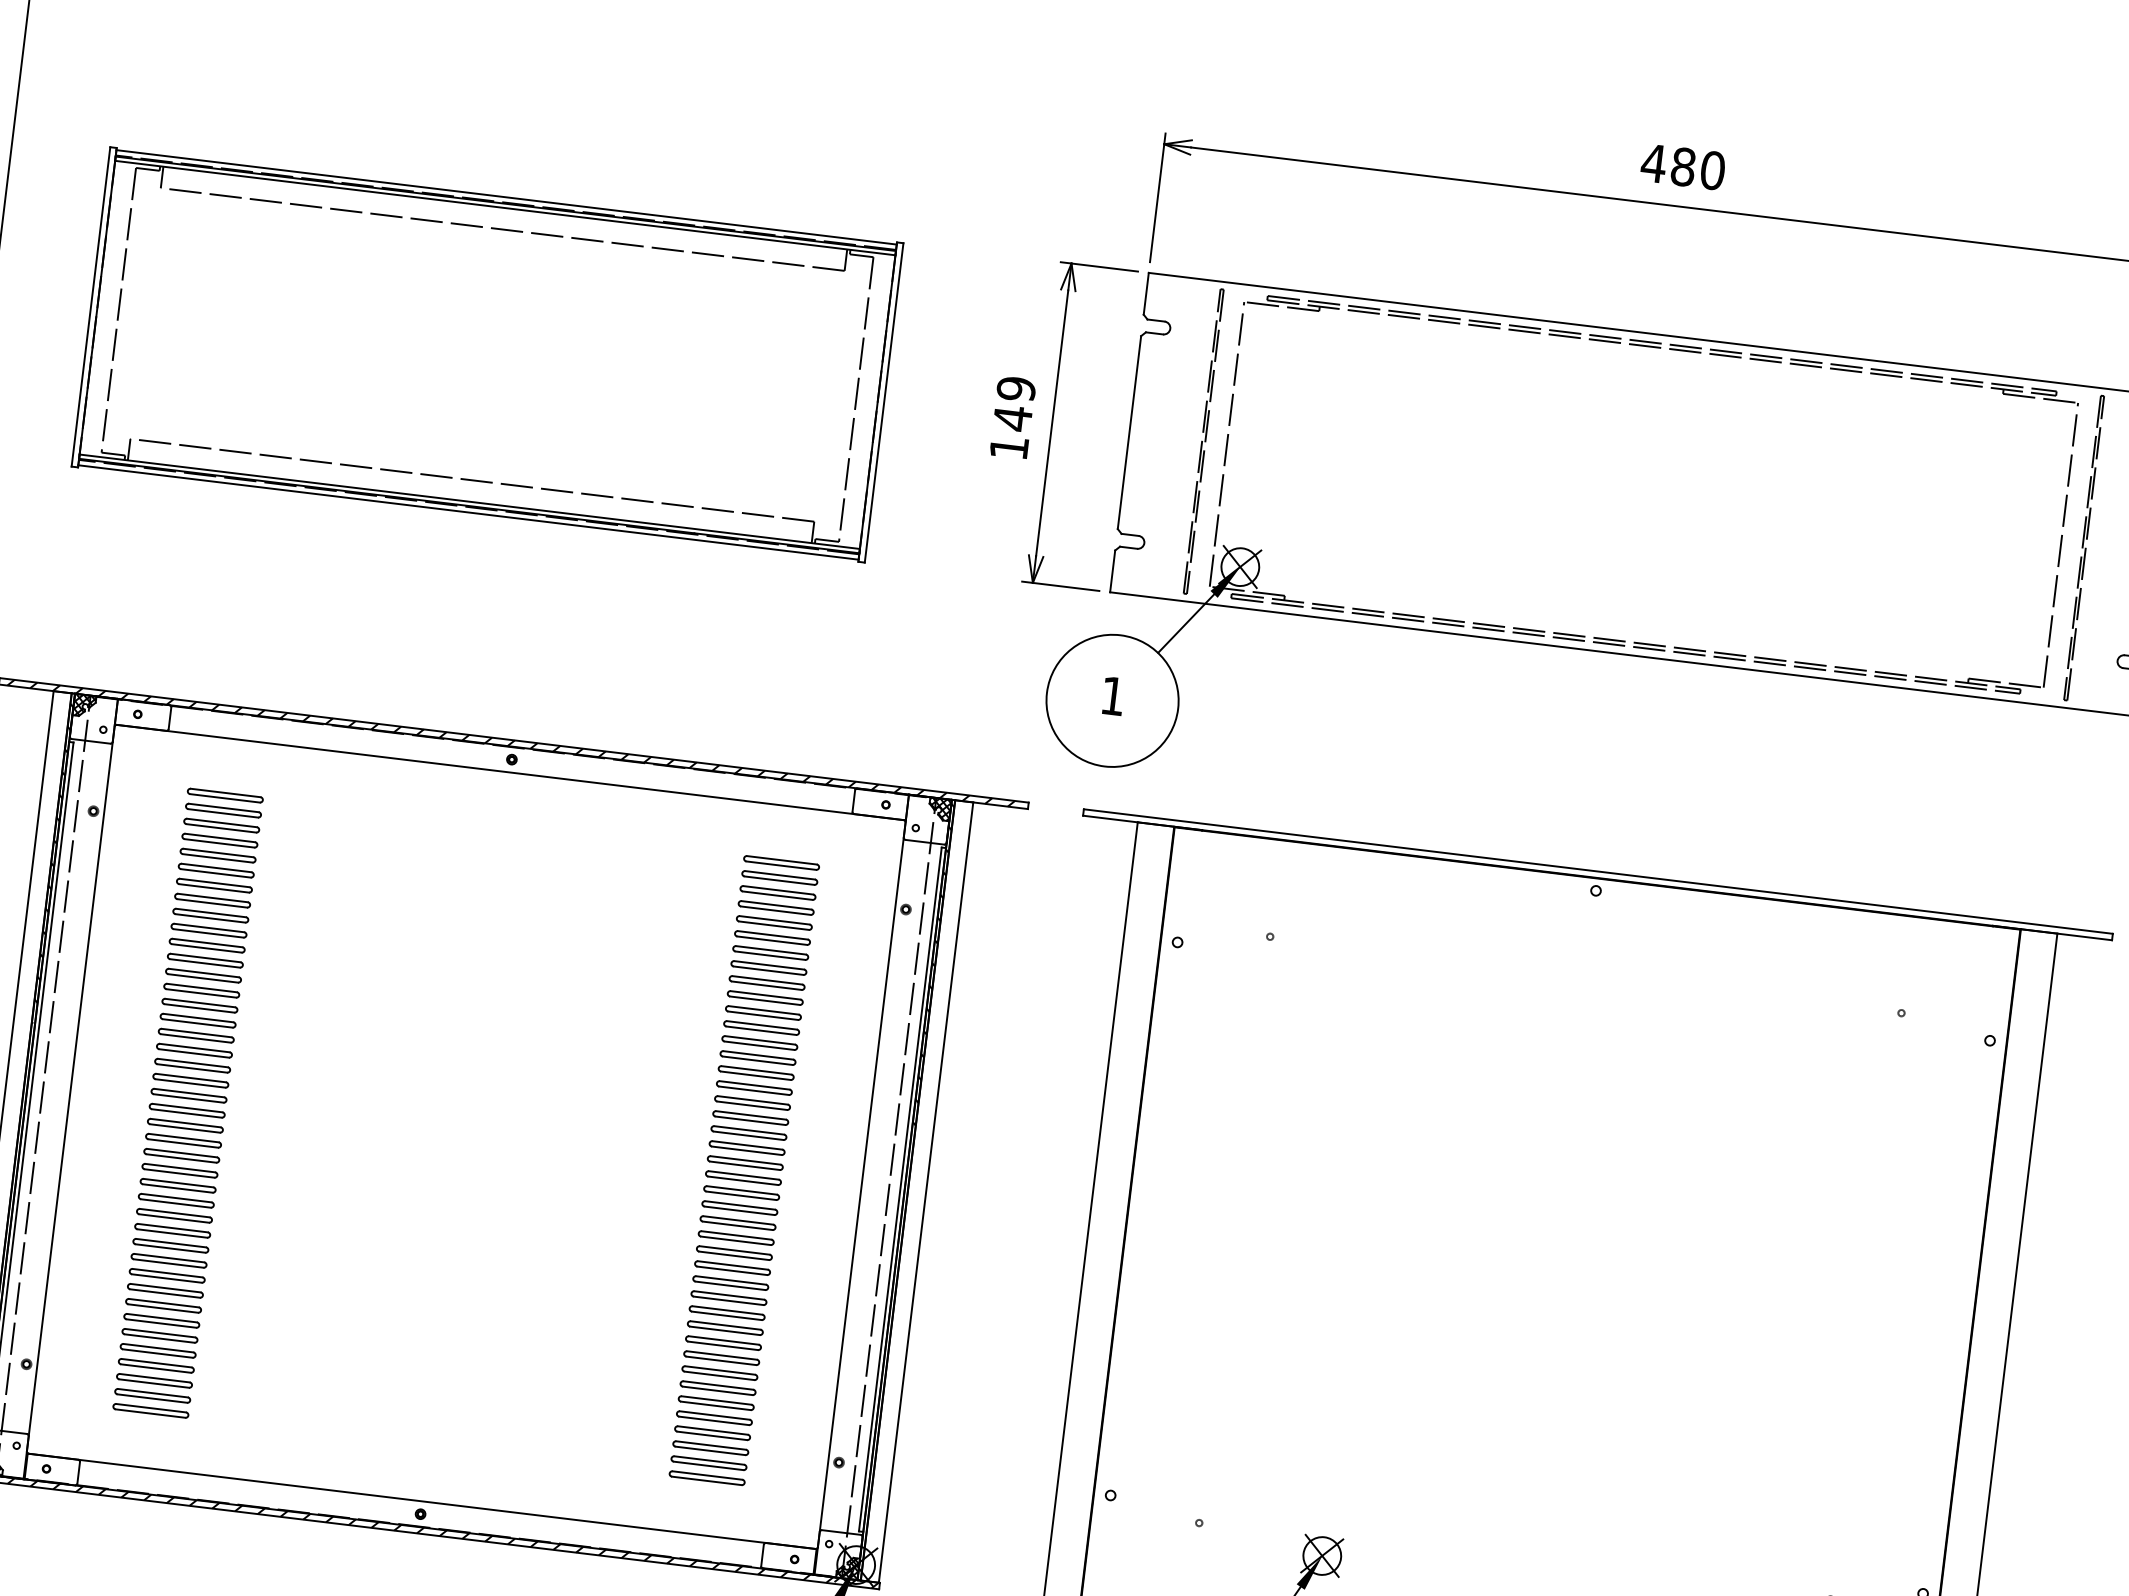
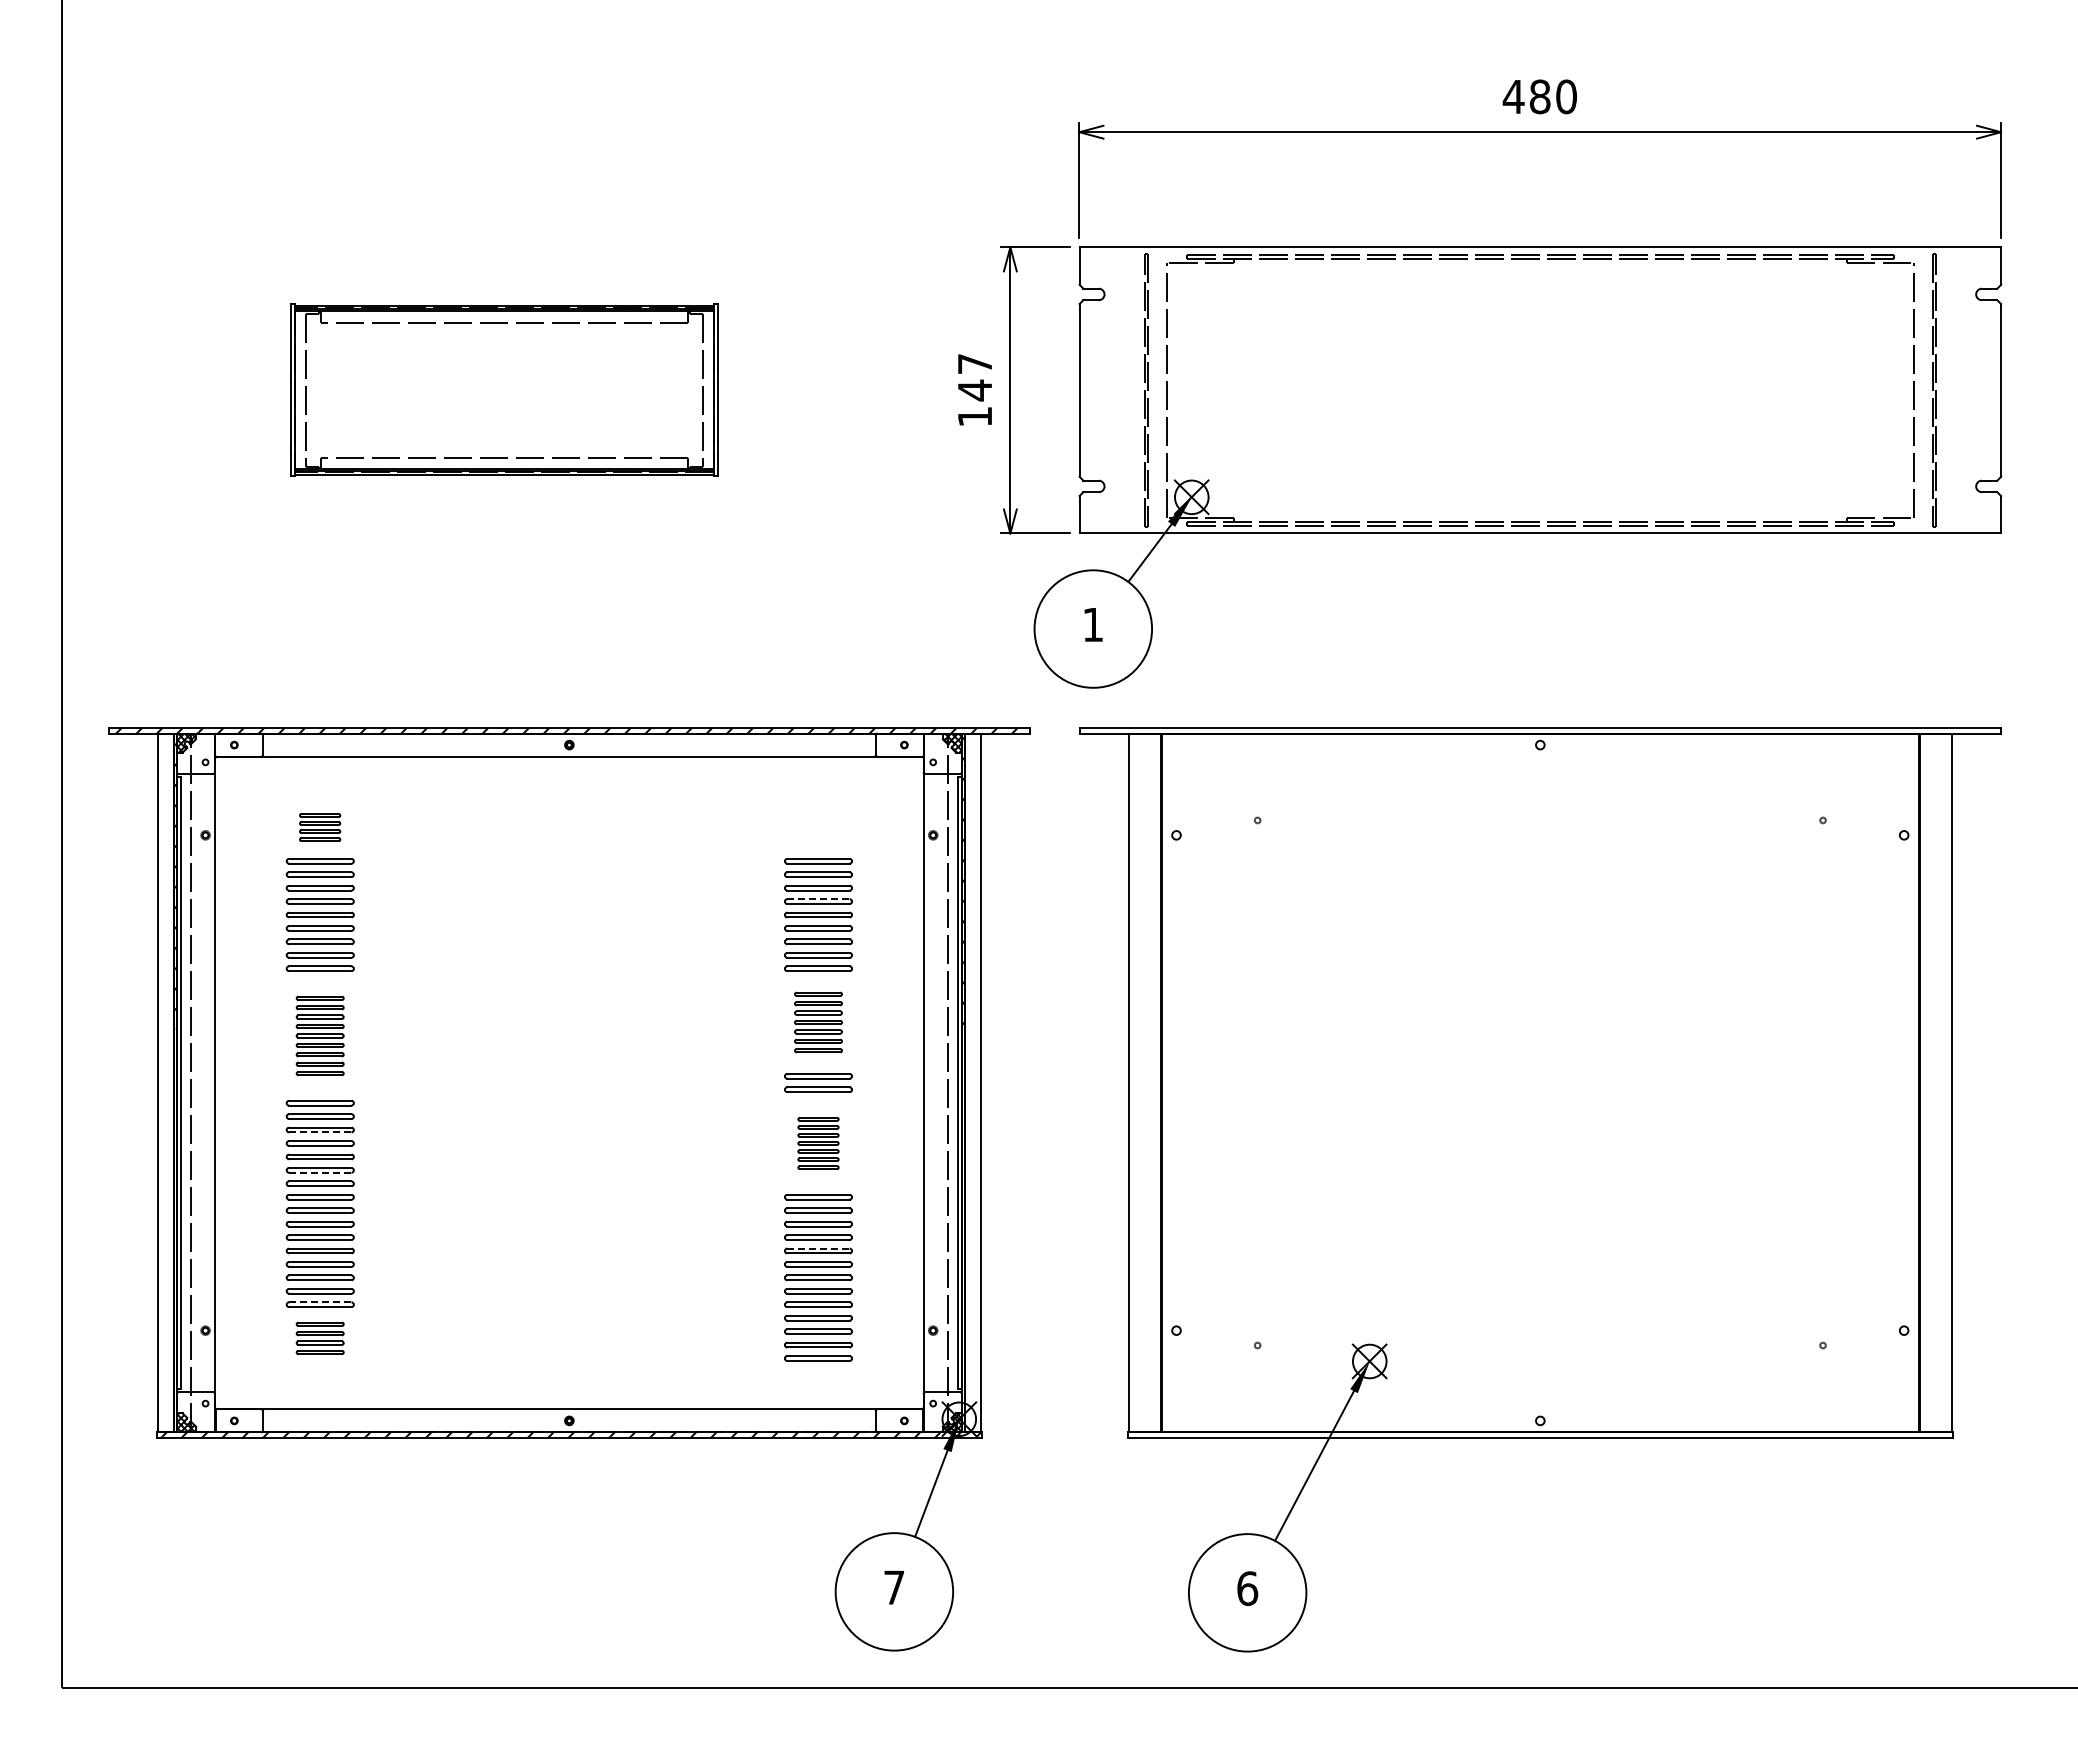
part: (487, 353) -> (504, 389), size x0.6
text: (1015, 388) -> (974, 363), 149 -> 147
part: (221, 817) -> (319, 827), size x0.6
part: (778, 885) -> (818, 827), removed
line: (770, 965) -> (819, 899), solid -> dashed
part: (193, 1050) -> (319, 1035), size x0.7
part: (752, 1103) -> (818, 1022), size x0.7
line: (180, 1158) -> (319, 1132), solid -> dashed
line: (175, 1203) -> (319, 1172), solid -> dashed
part: (736, 1238) -> (818, 1143), size x0.6
line: (157, 1348) -> (319, 1302), solid -> dashed
line: (723, 1355) -> (819, 1248), solid -> dashed
part: (152, 1388) -> (319, 1338), size x0.7

